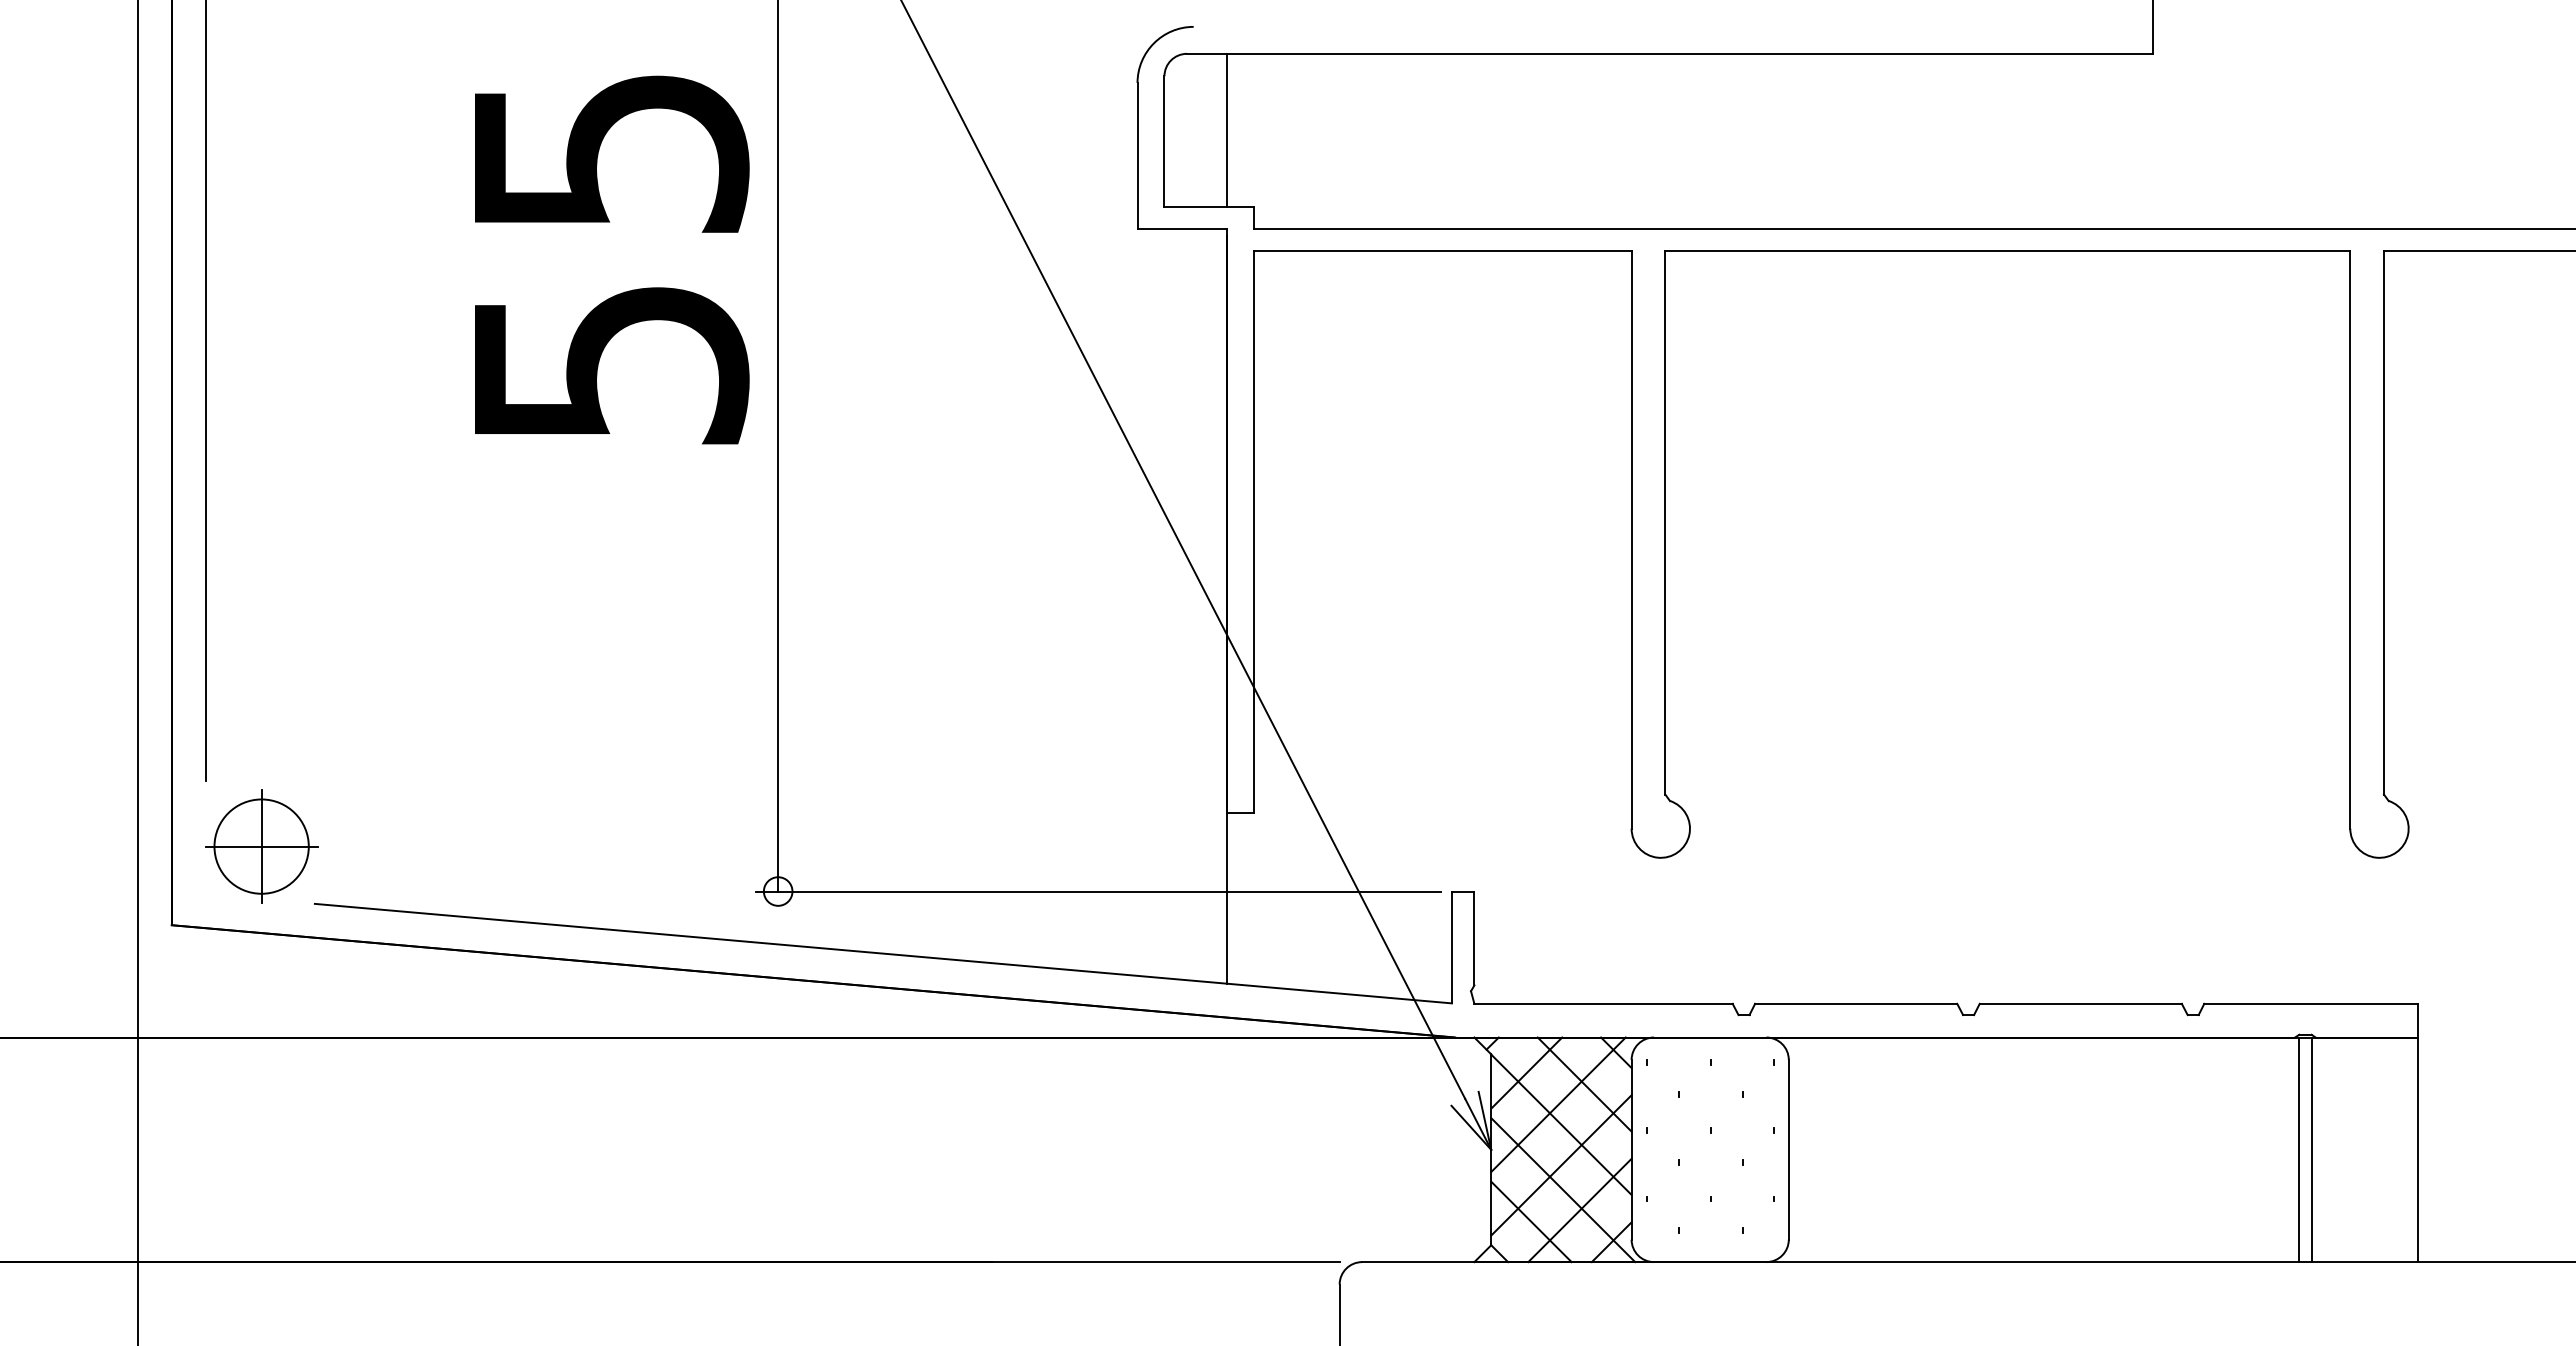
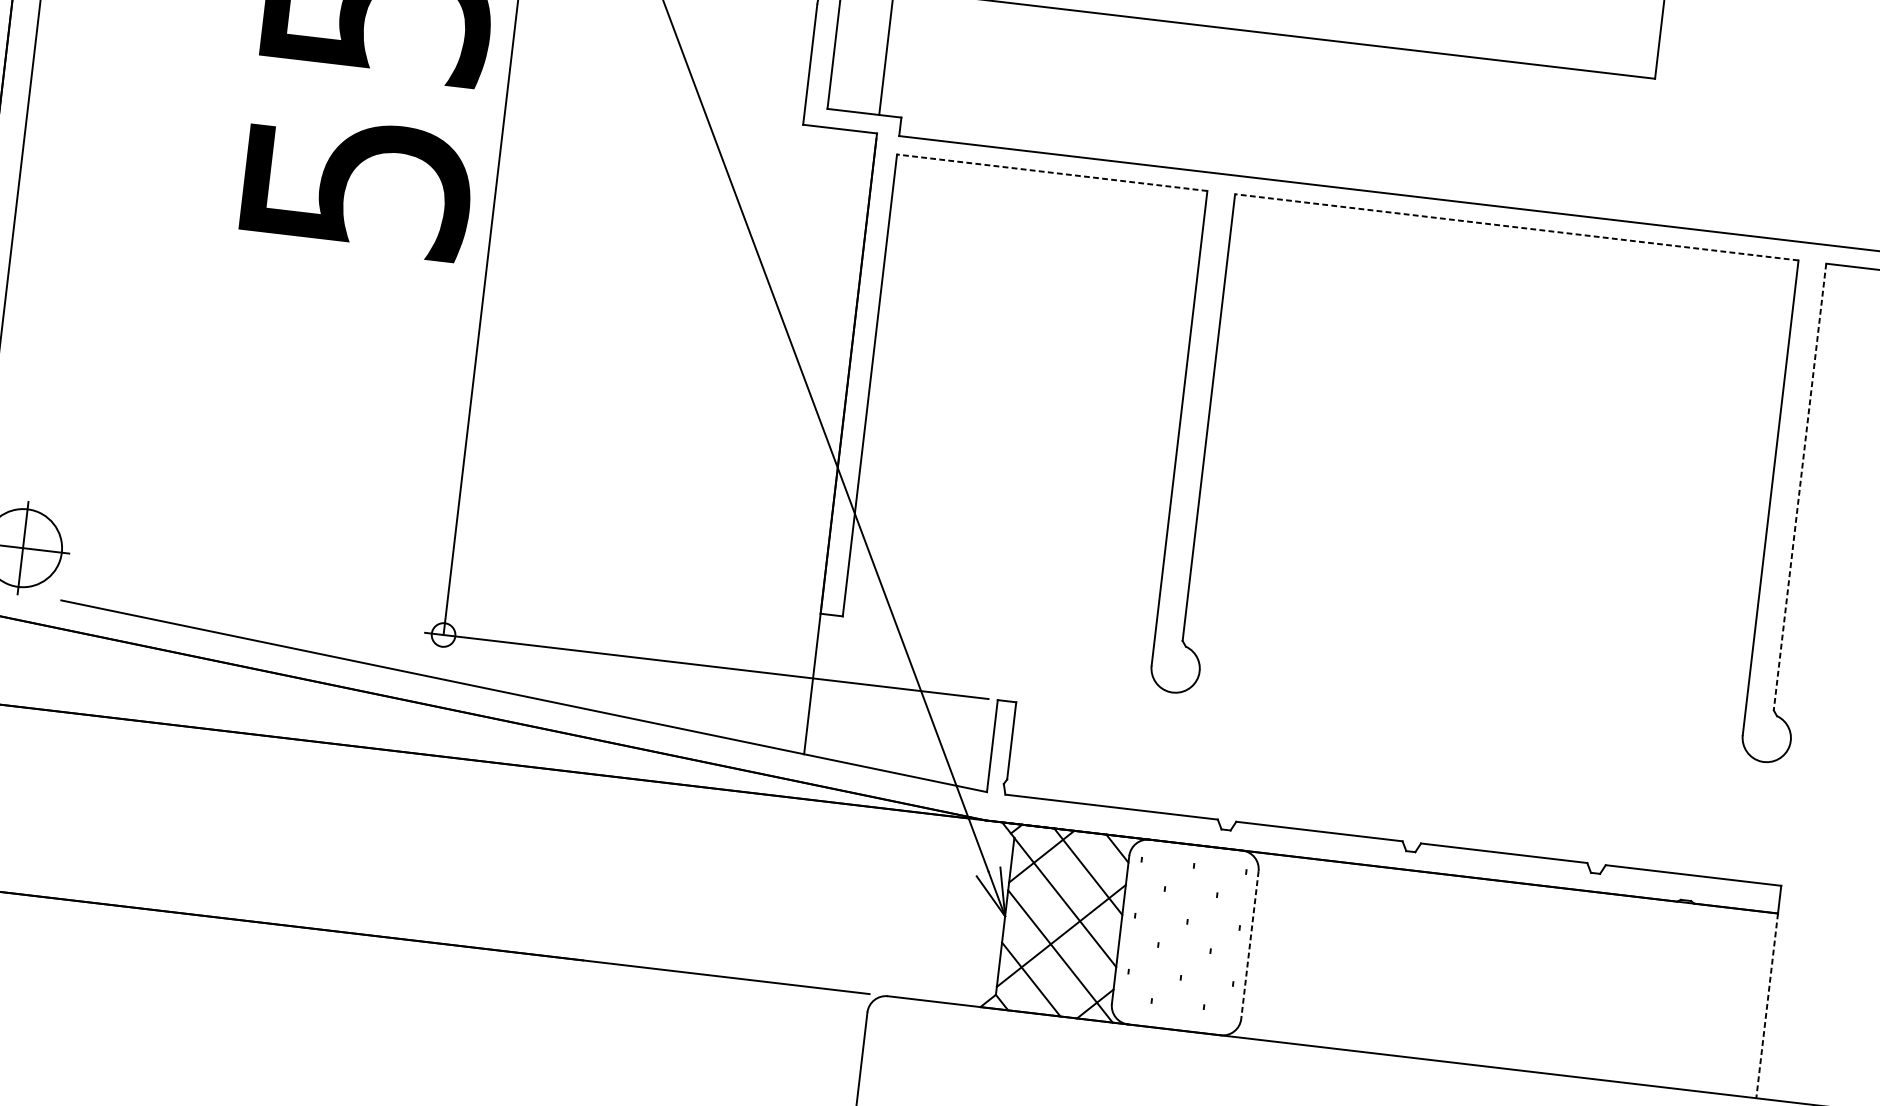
line: (1442, 251) -> (1051, 172), solid -> dashed
line: (2007, 251) -> (1516, 227), solid -> dashed
line: (2383, 523) -> (1799, 487), solid -> dashed
line: (1558, 1104) -> (1064, 885), removed
line: (1788, 1149) -> (1249, 944), solid -> dashed
line: (2298, 1149) -> (1669, 994), removed
line: (2312, 1149) -> (1680, 995), removed
line: (2417, 1150) -> (1766, 1006), solid -> dashed
line: (1579, 1210) -> (1071, 974), removed

